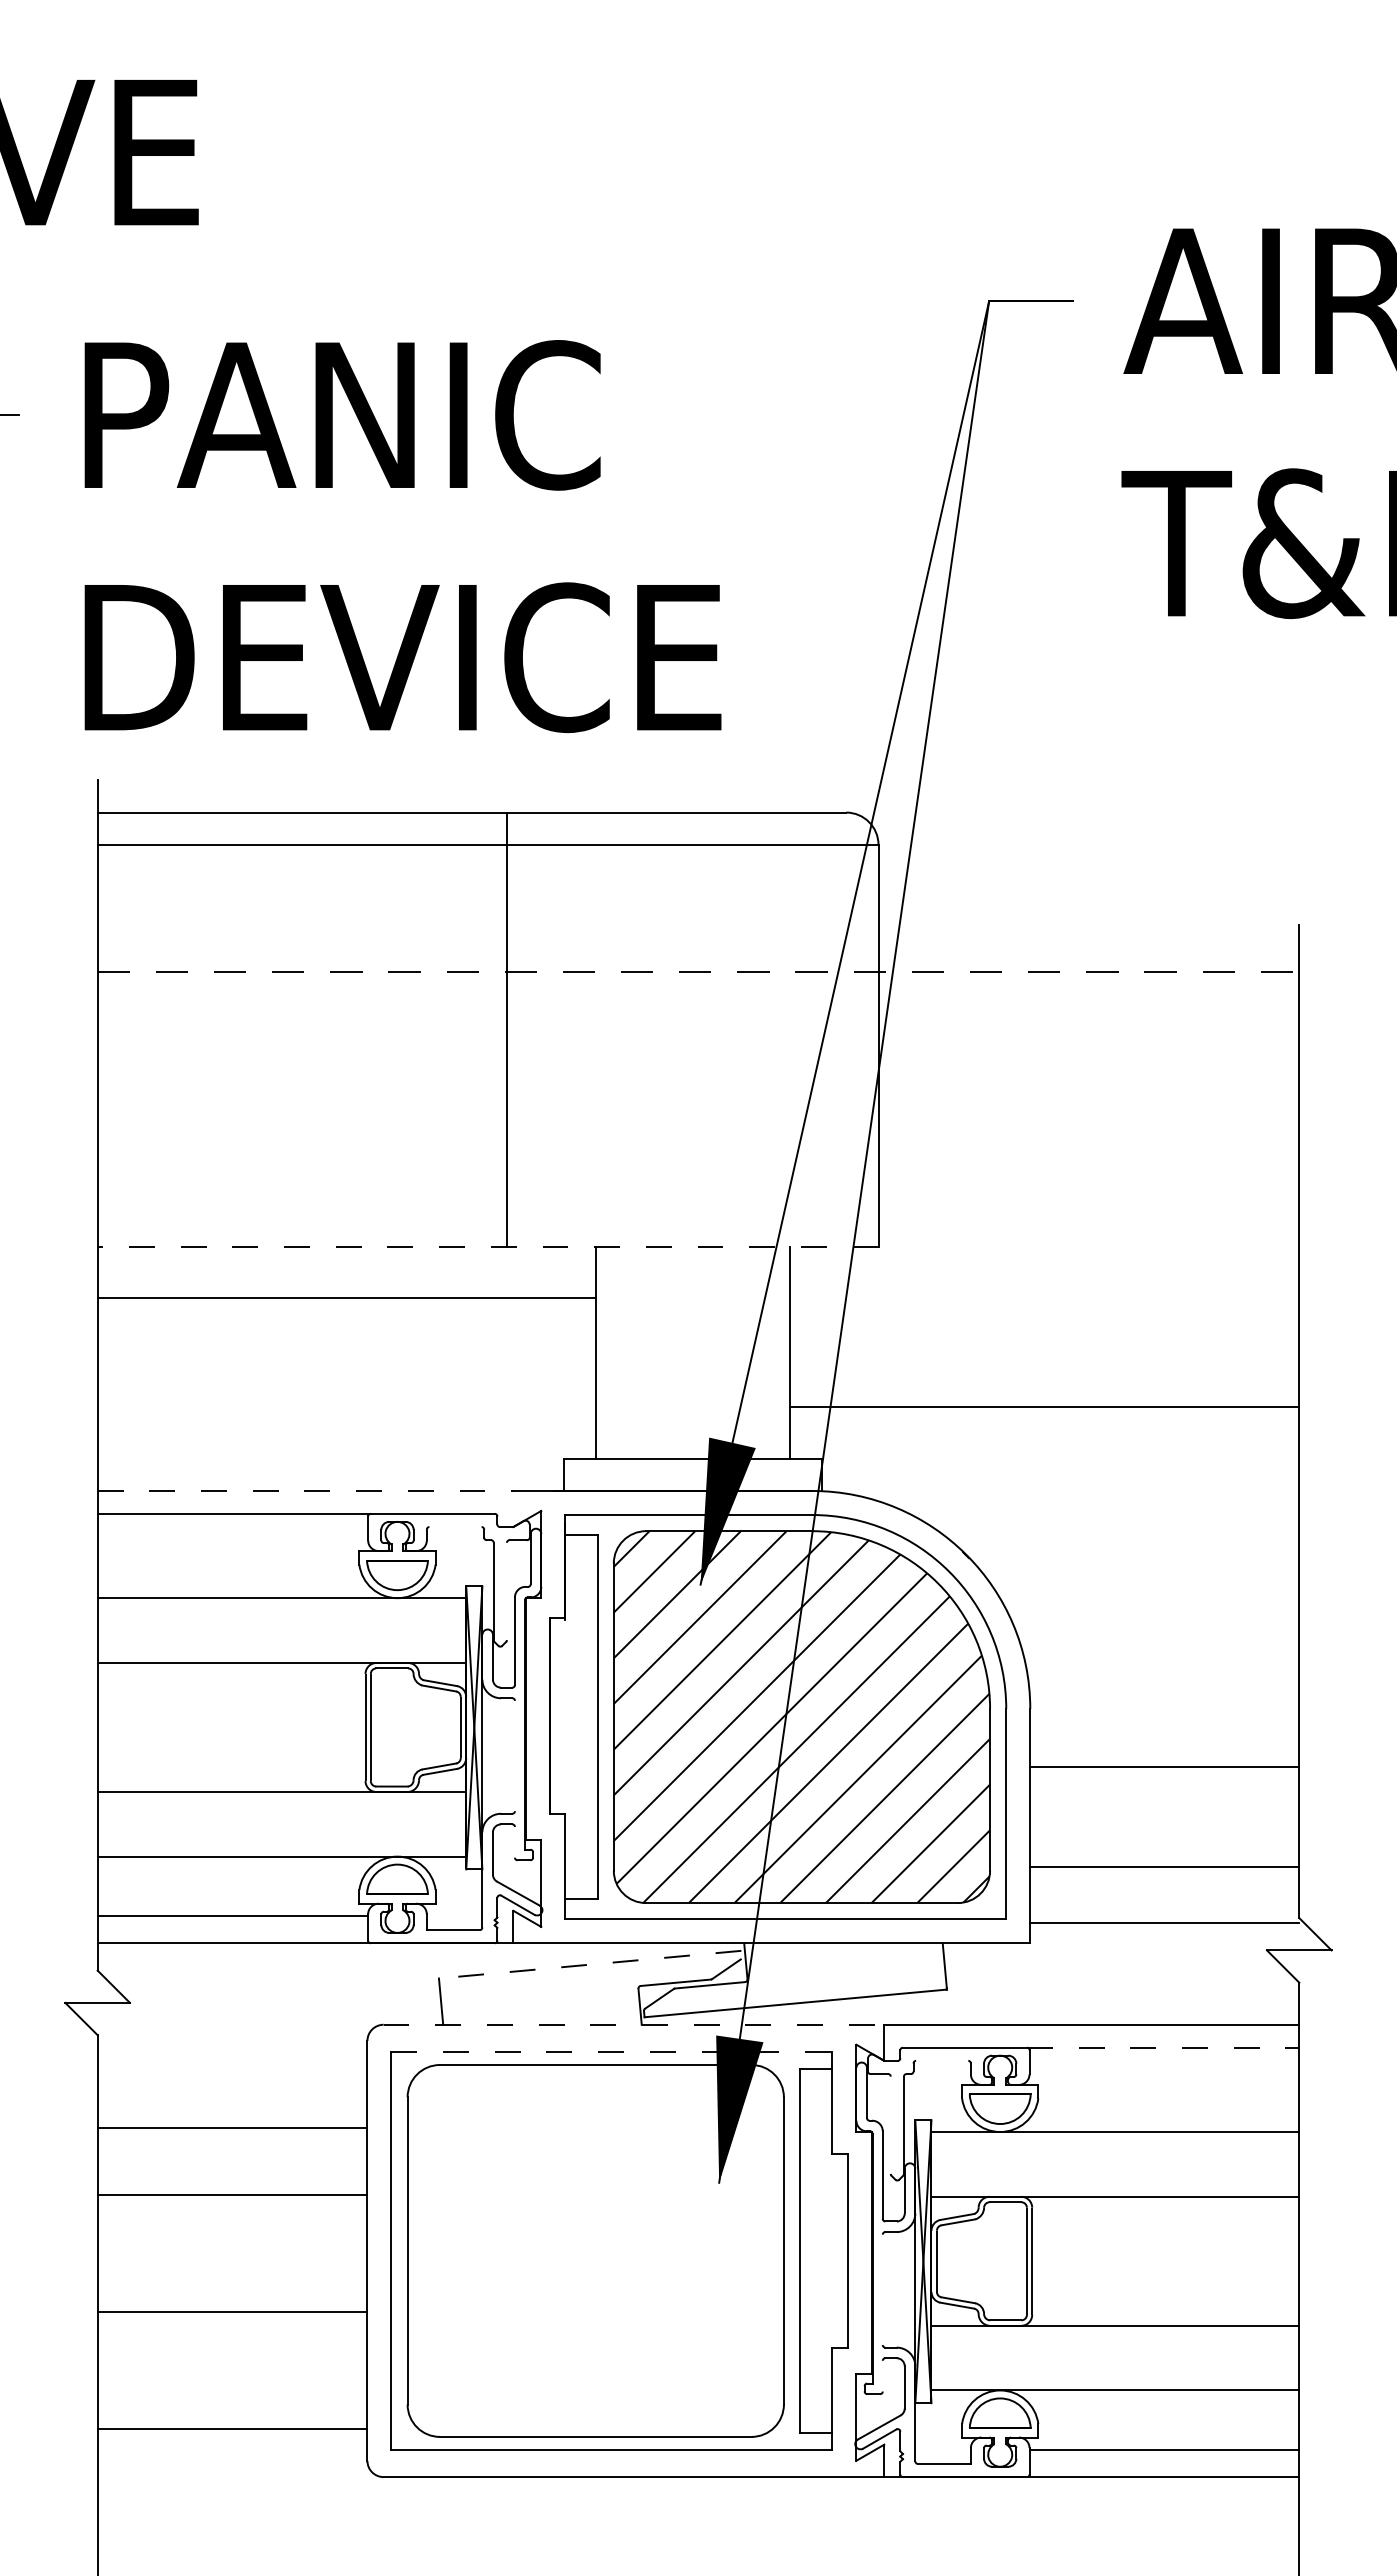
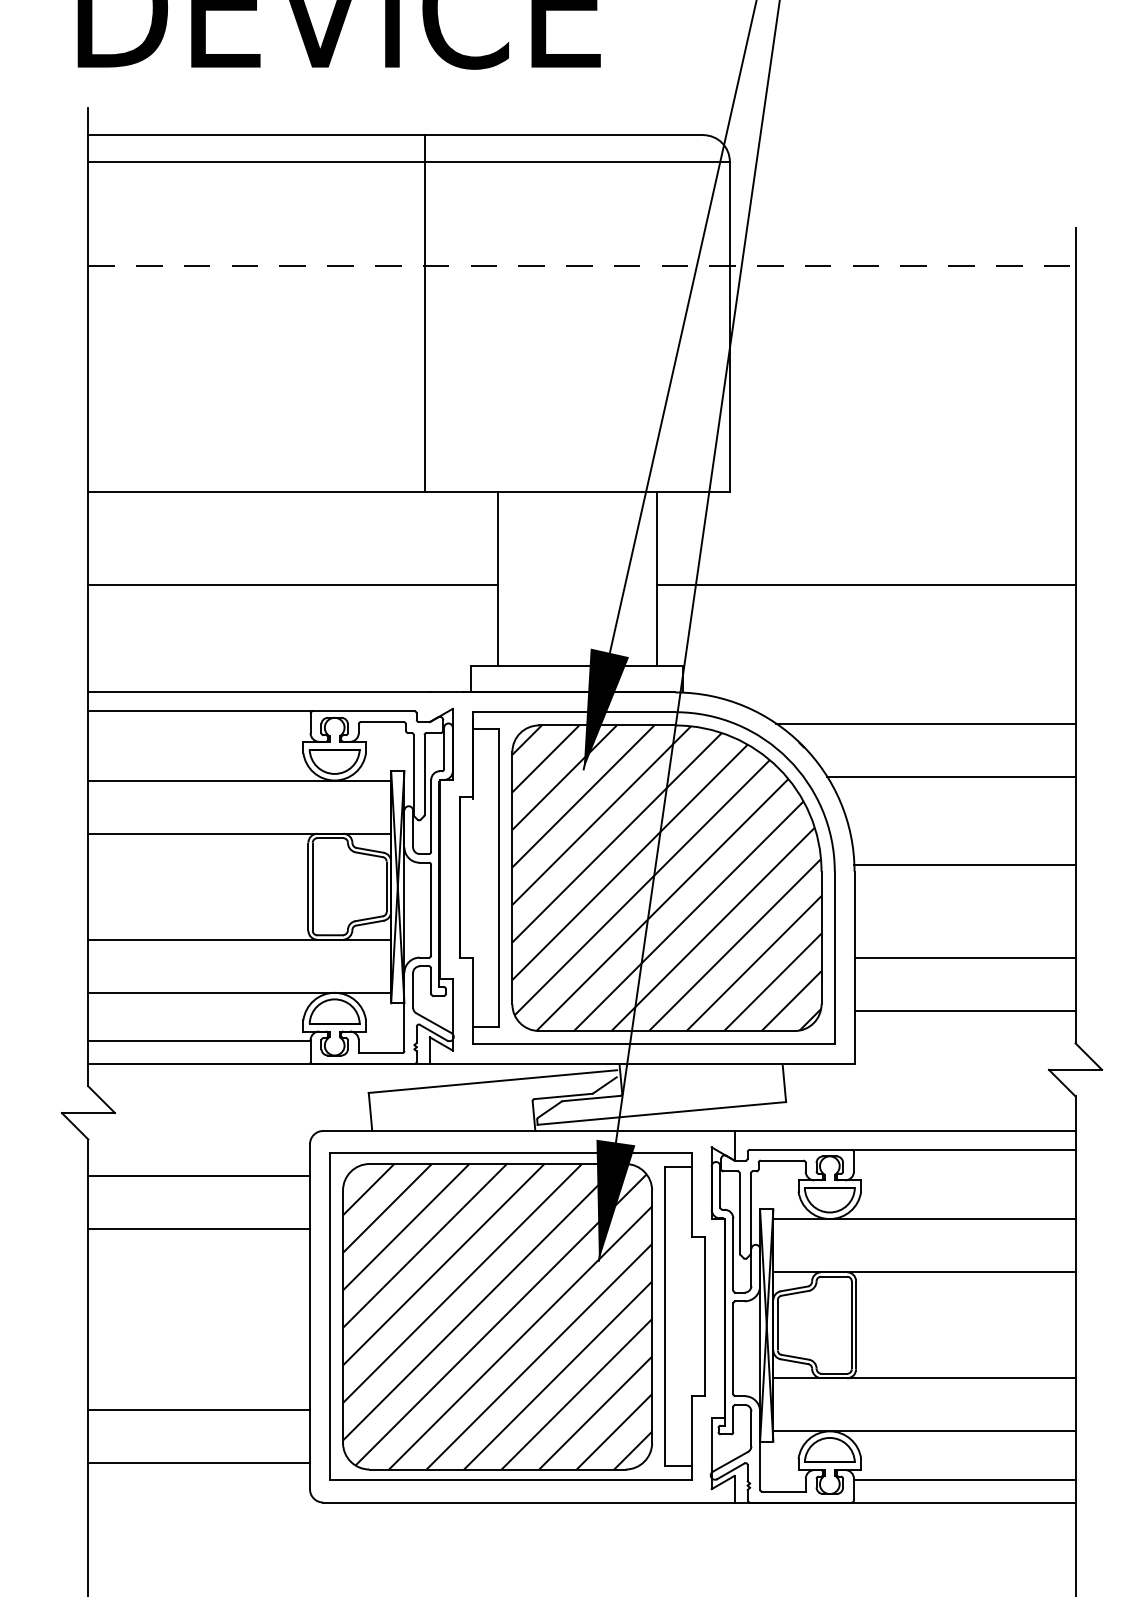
line: (487, 1246) -> (408, 491), dashed -> solid
line: (346, 1297) -> (292, 584), moved
line: (1044, 1406) -> (866, 584), moved
line: (305, 1490) -> (259, 692), dashed -> solid
line: (455, 1527) -> (382, 722), added
line: (1117, 1528) -> (926, 723), added
line: (506, 1591) -> (424, 775), added
line: (1148, 1593) -> (951, 776), added
line: (514, 1755) -> (430, 909), added
line: (1164, 1766) -> (964, 864), moved
line: (514, 1841) -> (430, 980), added
line: (1164, 1867) -> (964, 958), moved
line: (1164, 1922) -> (964, 1010), moved
line: (590, 1964) -> (493, 1081), dashed -> solid
line: (634, 2024) -> (529, 1130), dashed -> solid
line: (1163, 2047) -> (963, 1149), dashed -> solid
line: (612, 2051) -> (511, 1152), dashed -> solid
line: (942, 2060) -> (782, 1160), added
line: (890, 2124) -> (739, 1212), added
line: (232, 2128) -> (199, 1175), moved
line: (232, 2194) -> (199, 1228), moved
hatch: (595, 2250) -> (497, 1316), added
line: (882, 2289) -> (733, 1348), added
line: (232, 2312) -> (199, 1410), moved
line: (882, 2375) -> (733, 1419), added

